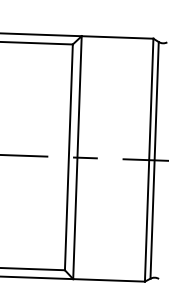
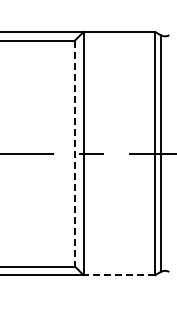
line: (68, 157) -> (74, 153), solid -> dashed
line: (109, 280) -> (119, 275), solid -> dashed

